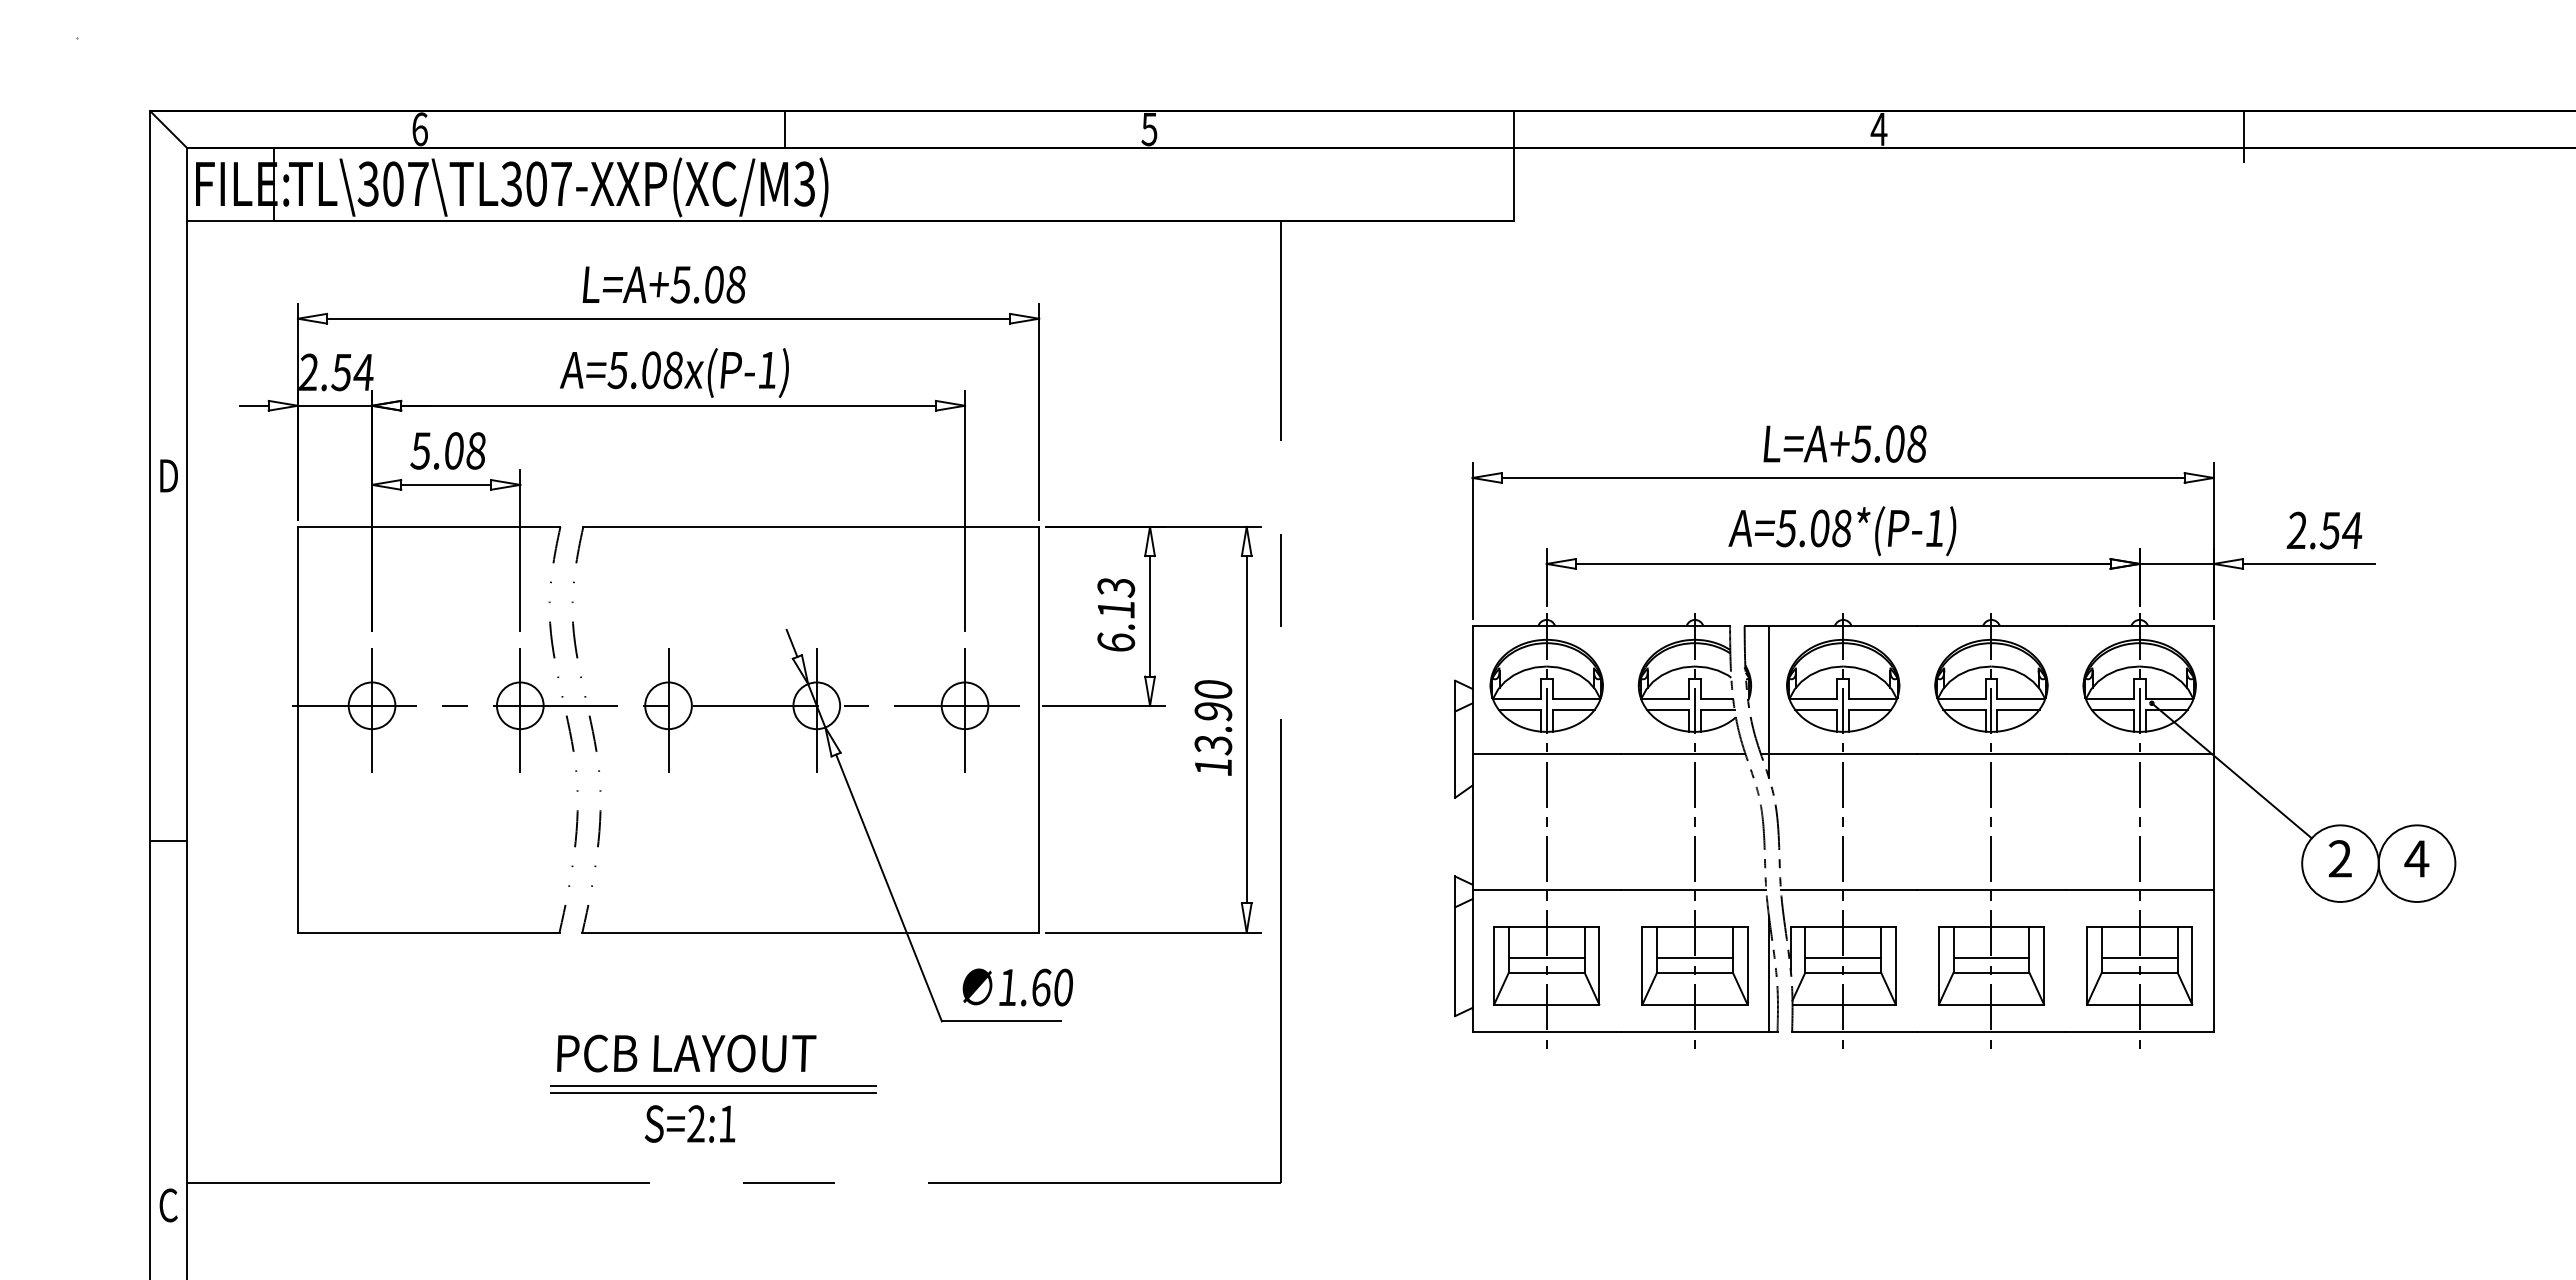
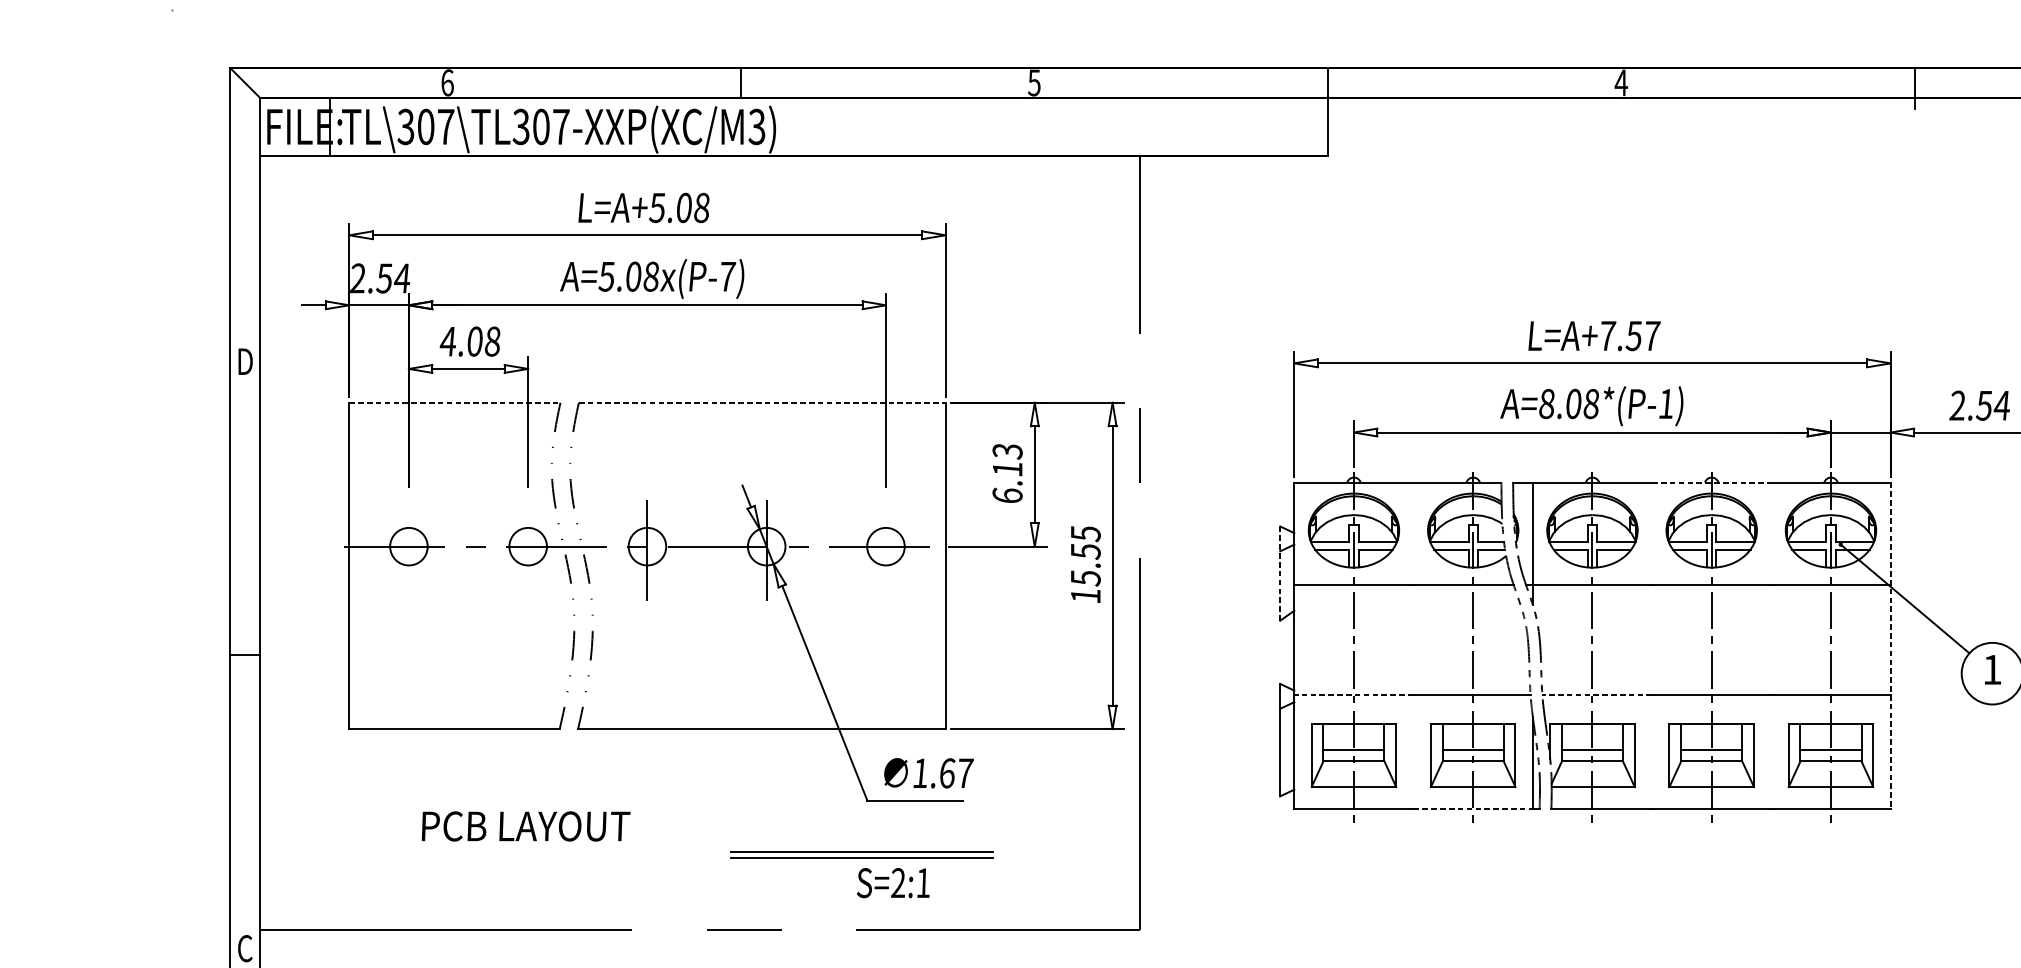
text: (768, 370) -> (727, 276), A=5.08x(P-1) -> A=5.08x(P-7)
text: (1889, 443) -> (1629, 335), L=A+5.08 -> L=A+7.57
text: (420, 450) -> (447, 341), 5.08 -> 4.08
line: (429, 526) -> (455, 402), solid -> dashed
line: (811, 526) -> (762, 402), solid -> dashed
text: (1785, 528) -> (1546, 404), A=5.08*(P-1) -> A=8.08*(P-1)
line: (1991, 626) -> (1711, 482), solid -> dashed
line: (372, 705) -> (409, 546), removed
line: (520, 705) -> (528, 546), removed
line: (965, 705) -> (886, 546), removed
text: (1213, 717) -> (1085, 556), 13.90 -> 15.55
line: (1455, 739) -> (1280, 573), solid -> dashed
line: (2213, 828) -> (1890, 645), solid -> dashed
text: (2339, 858) -> (1991, 669), 2 -> 1
line: (1546, 890) -> (1353, 695), solid -> dashed
line: (1848, 890) -> (1596, 695), solid -> dashed
text: (1064, 987) -> (965, 773), 1.60 -> 1.67
line: (1695, 1031) -> (1473, 808), solid -> dashed
text: (686, 1053) -> (525, 826), moved
part: (713, 1089) -> (862, 855), moved
text: (689, 1123) -> (892, 882), moved

